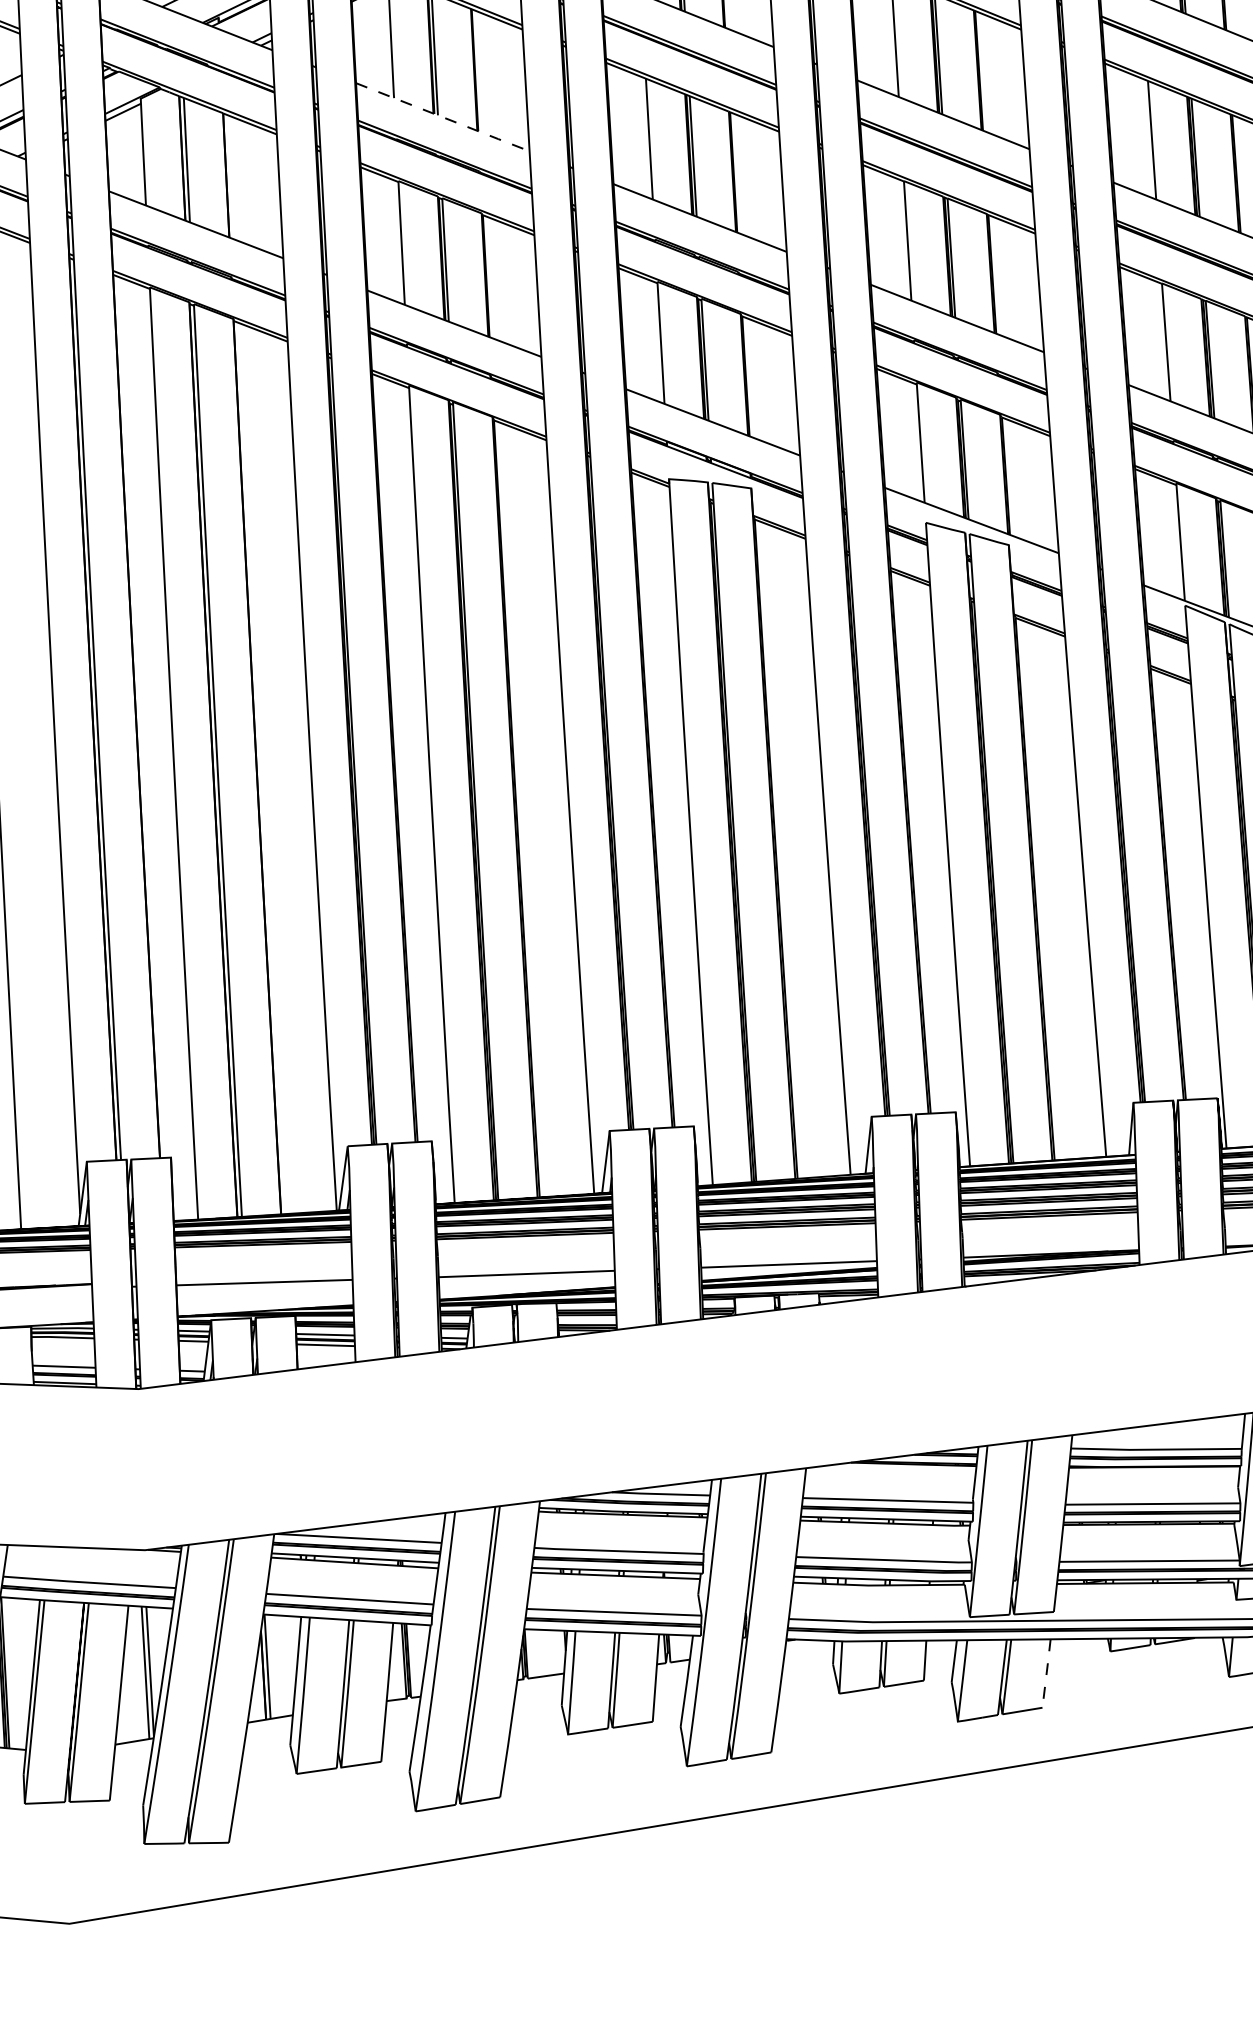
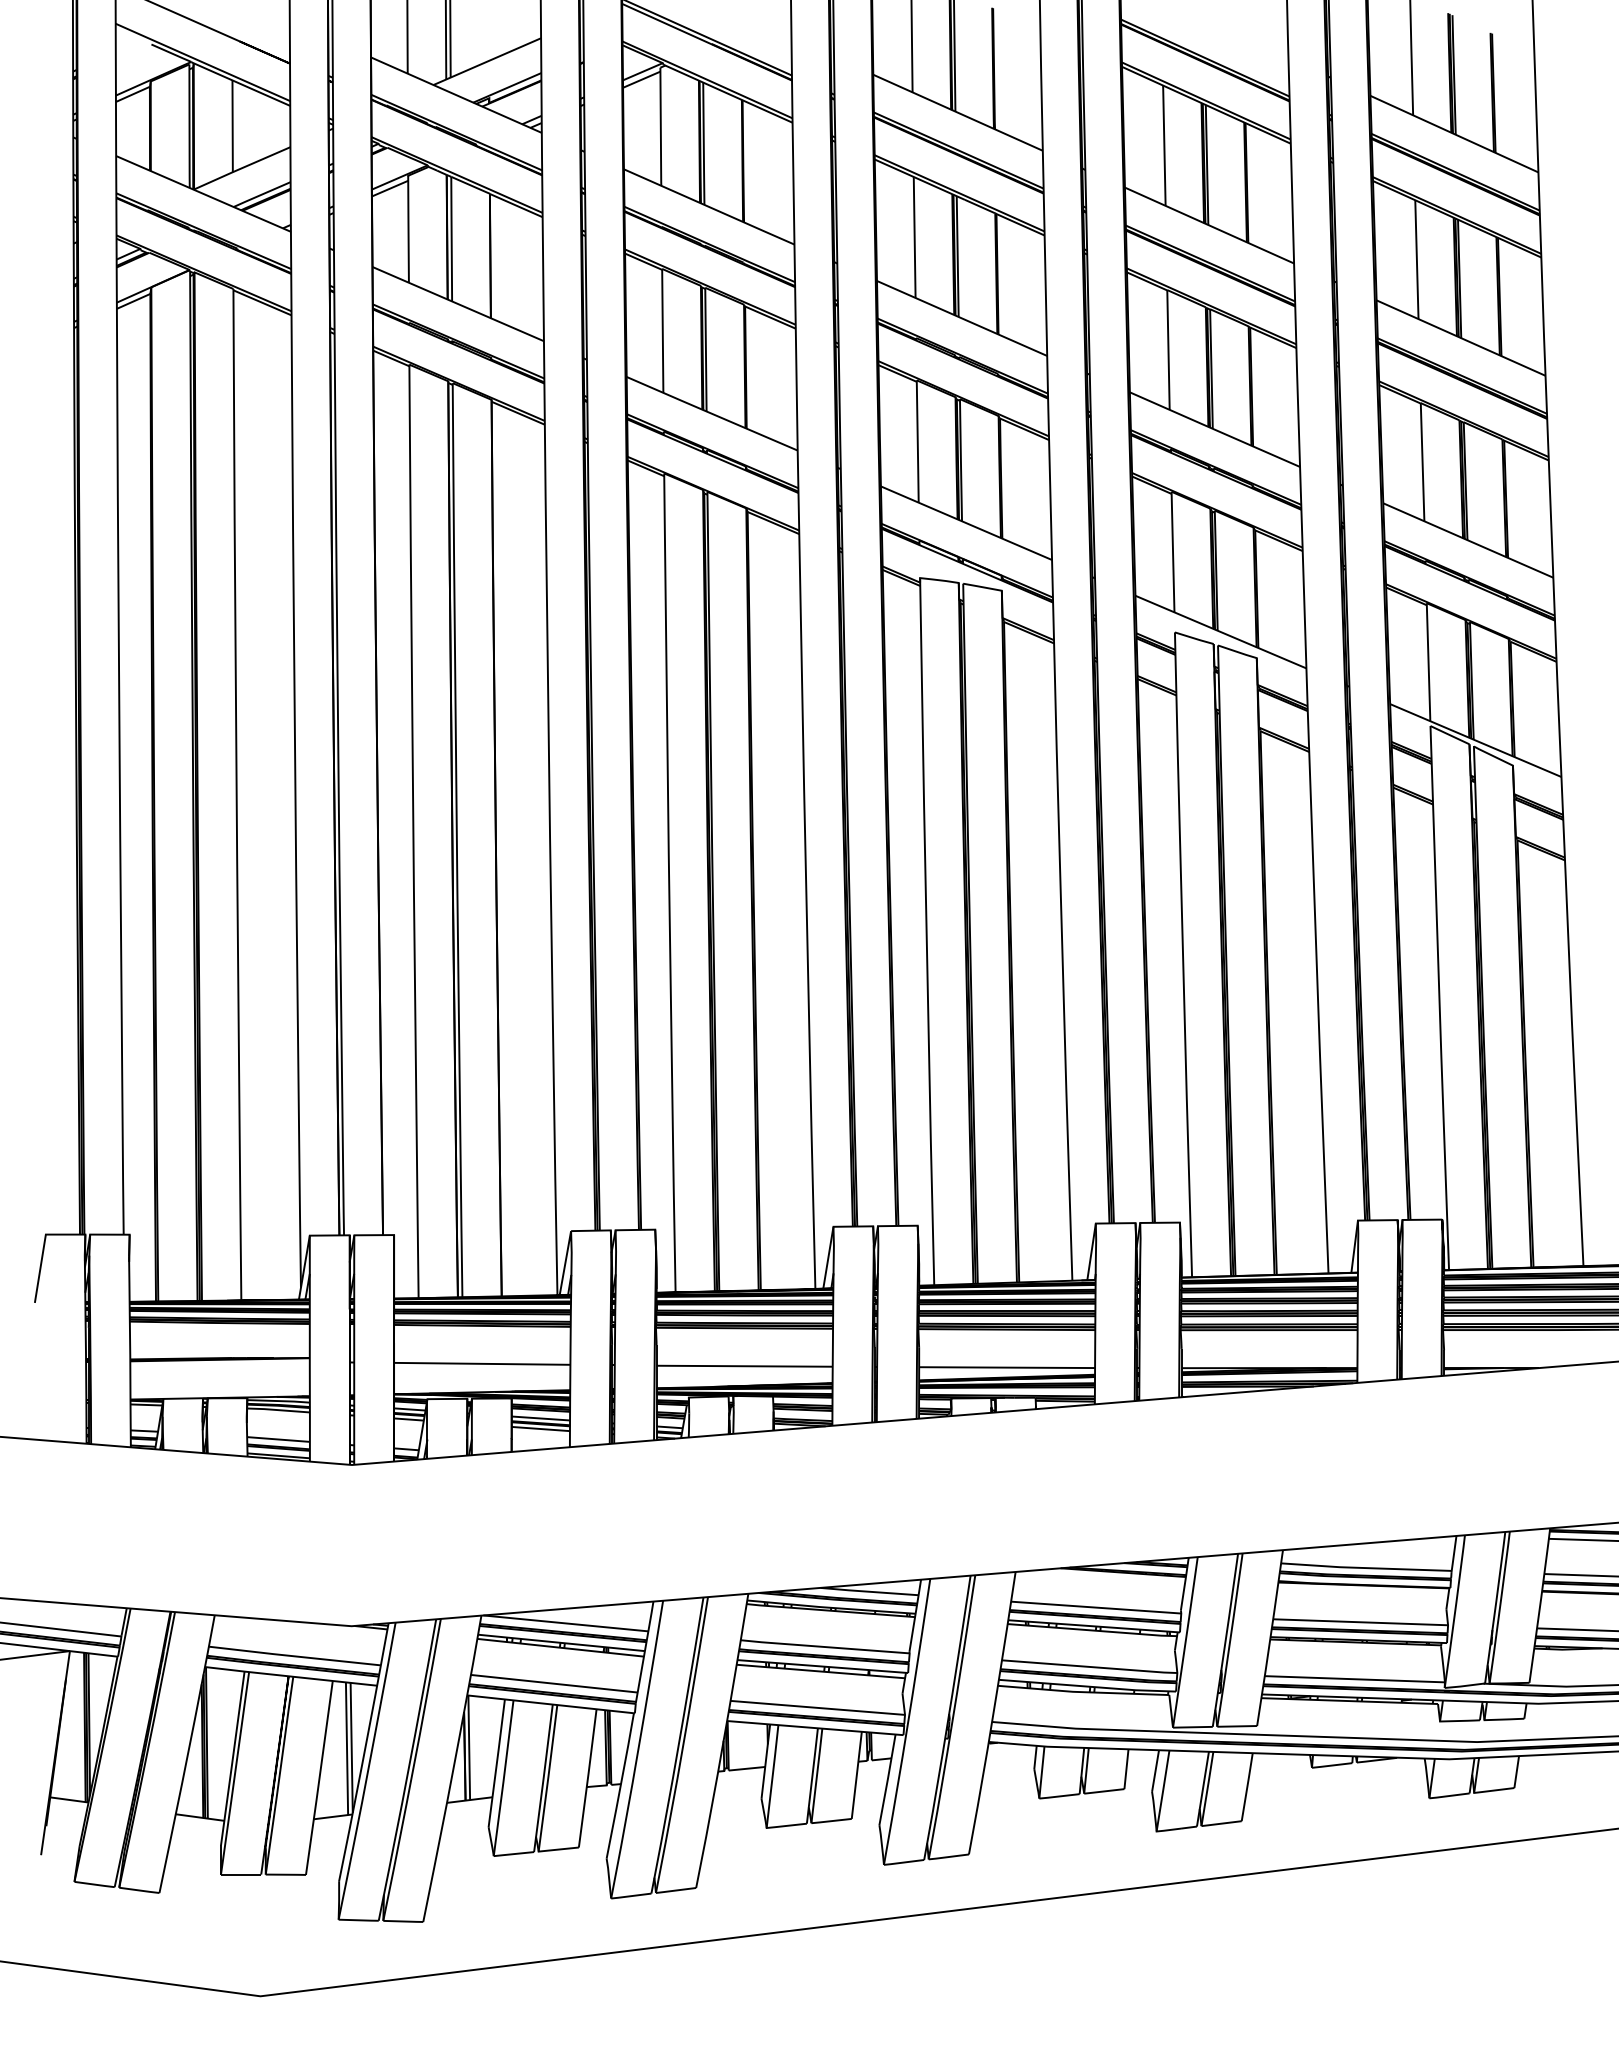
line: (443, 117) -> (709, 207), dashed -> solid
line: (1046, 1673) -> (1247, 1787), dashed -> solid

